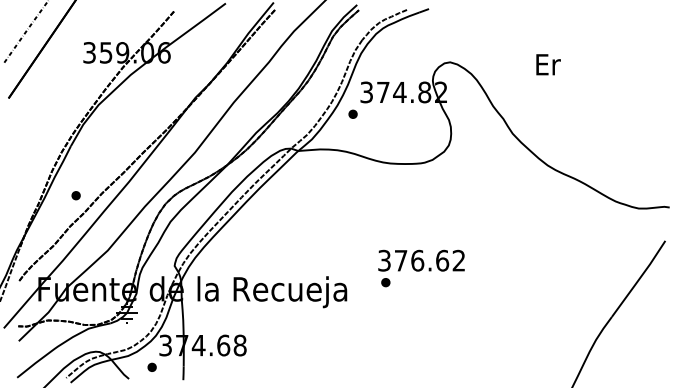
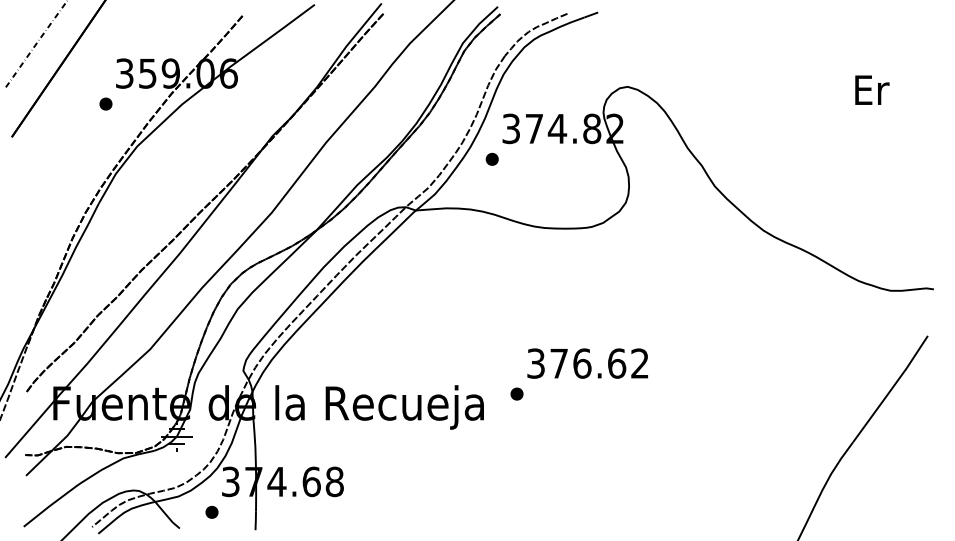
text: (548, 64) -> (872, 89), moved
part: (75, 195) -> (105, 103), moved
part: (385, 282) -> (516, 393), moved

